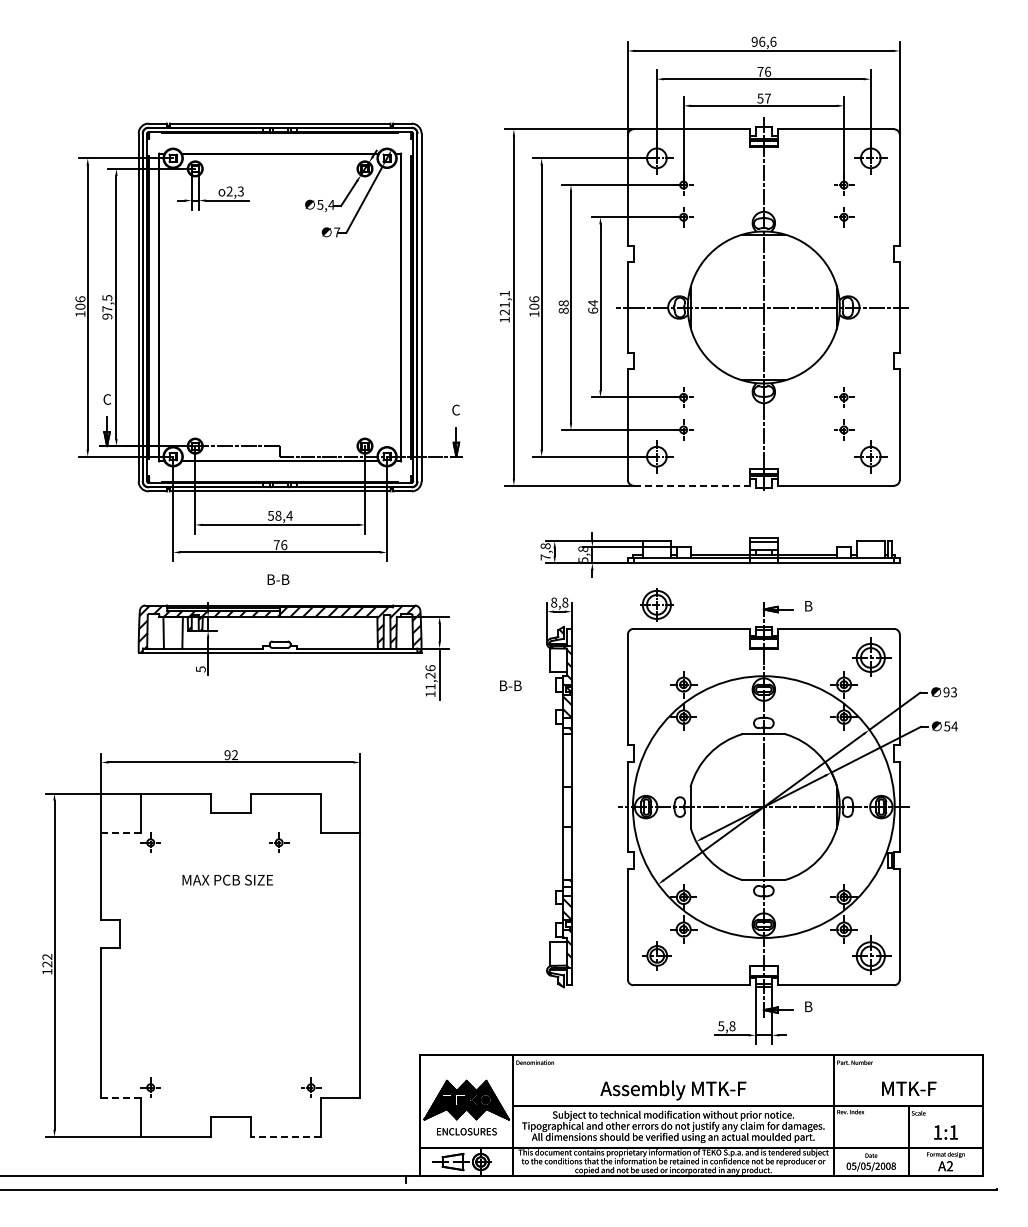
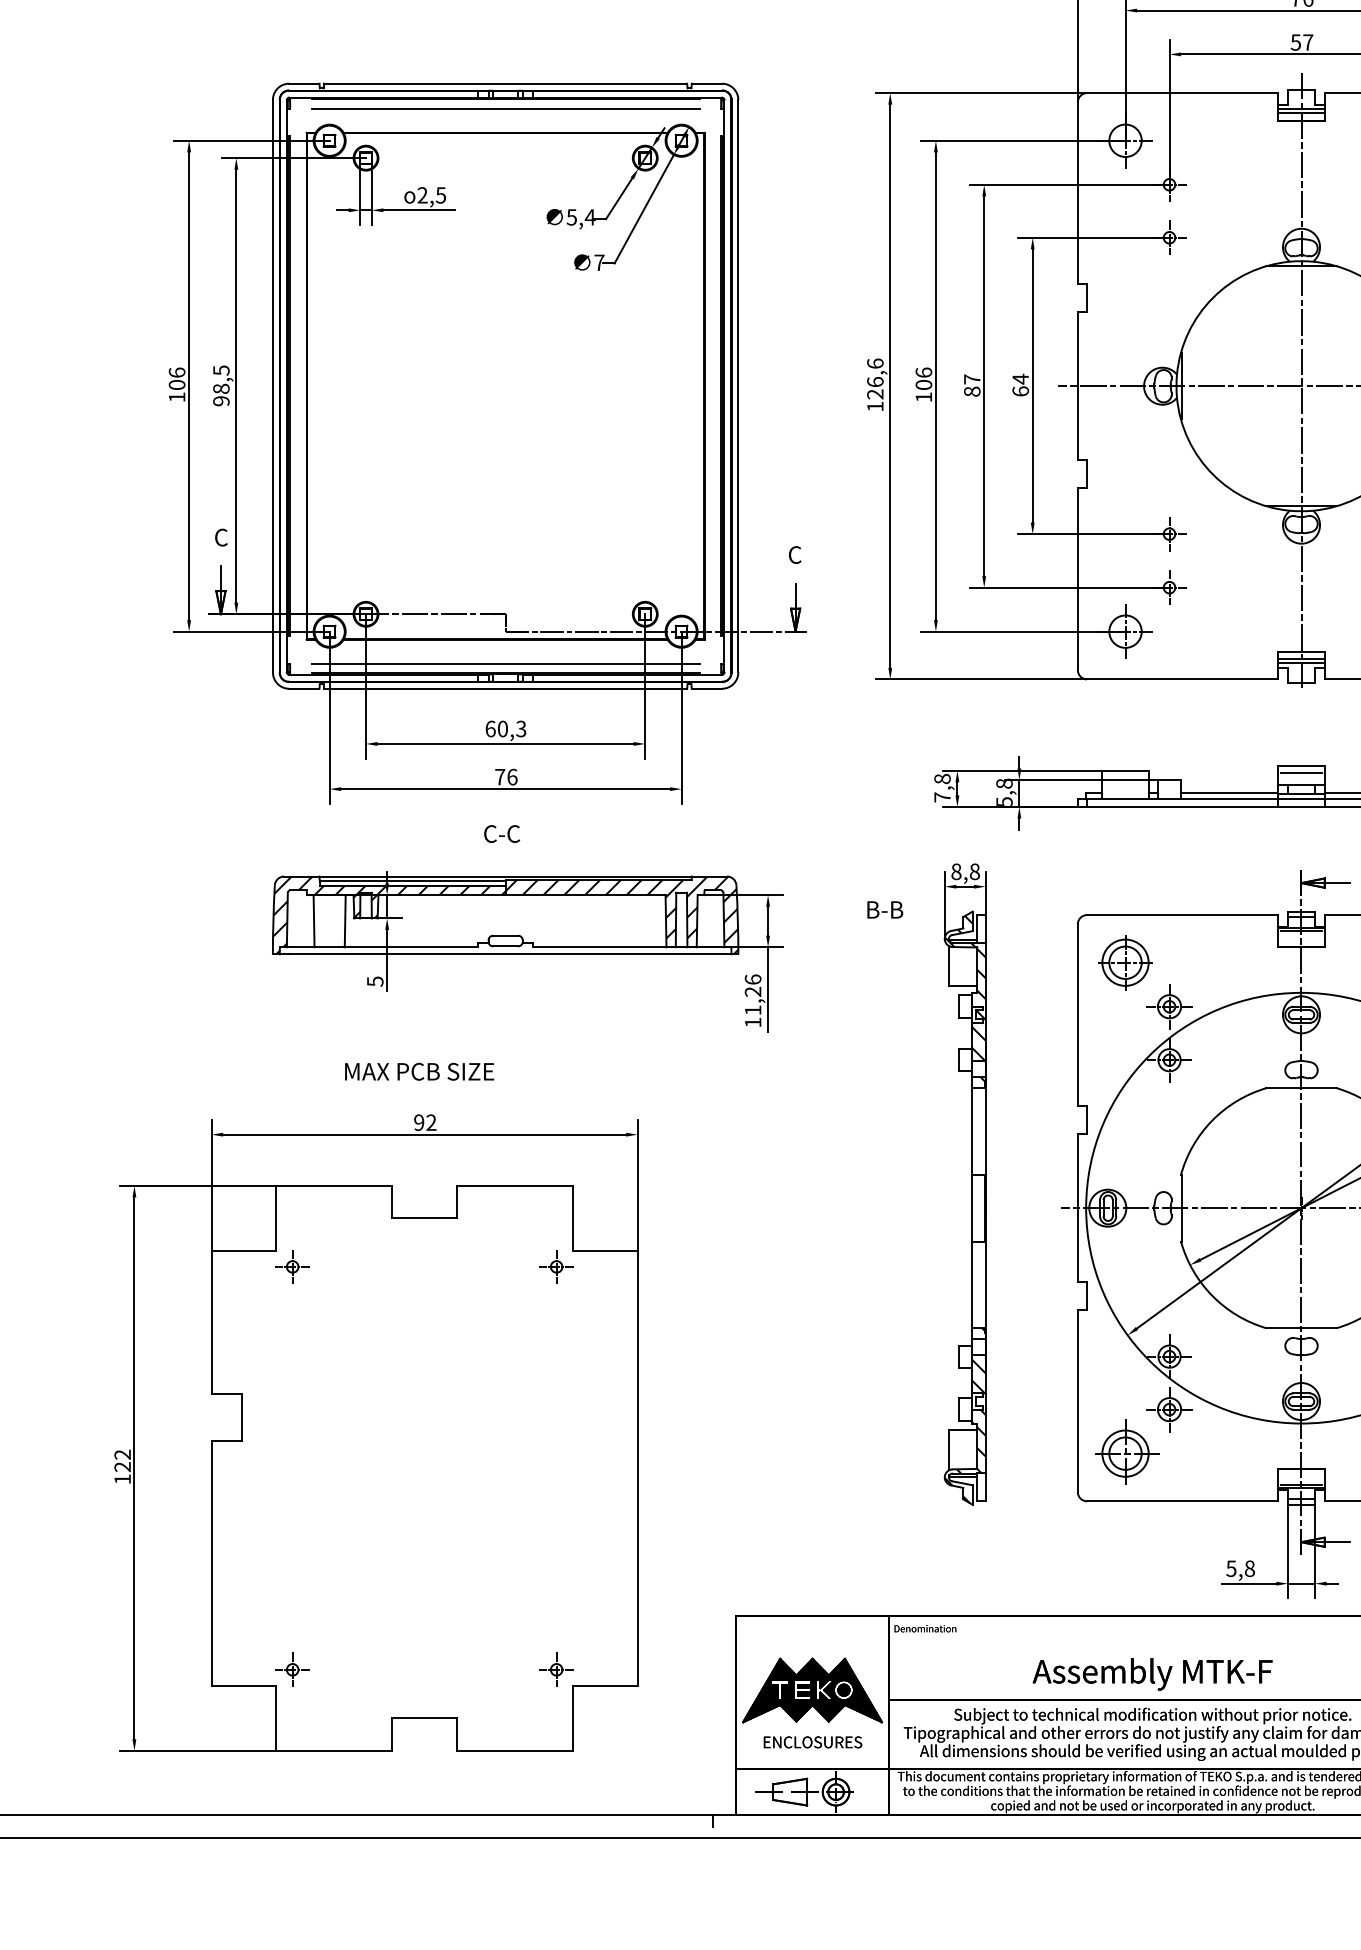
line: (280, 138) -> (506, 108), added
text: (240, 190) -> (440, 193), 2,3 -> 2,5
text: (504, 298) -> (874, 371), 121,1 -> 126,6
text: (563, 303) -> (971, 379), 88 -> 87
text: (107, 309) -> (221, 389), 97,5 -> 98,5
line: (280, 476) -> (506, 664), added
line: (692, 485) -> (1184, 679), dashed -> solid
text: (279, 515) -> (504, 728), 58,4 -> 60,3
text: (278, 579) -> (502, 833), B-B -> C-C
part: (656, 604) -> (1124, 962), moved
text: (510, 685) -> (884, 909), moved
line: (121, 832) -> (244, 1249), dashed -> solid
part: (279, 842) -> (557, 1266), moved
text: (227, 879) -> (419, 1070), moved
part: (657, 954) -> (1126, 1450), size x1.43
line: (121, 1097) -> (244, 1685), dashed -> solid
line: (285, 1136) -> (514, 1750), dashed -> solid

